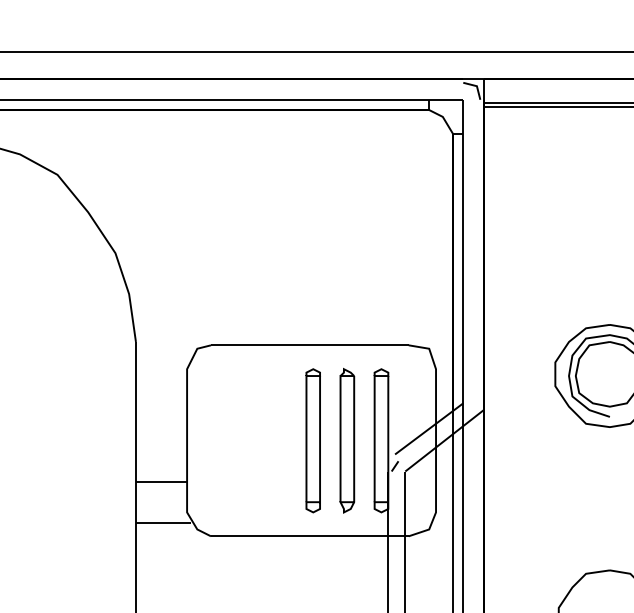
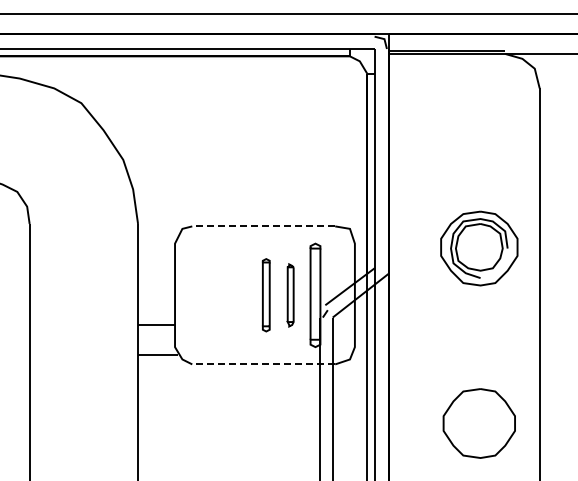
line: (309, 345) -> (263, 226), solid -> dashed
part: (313, 439) -> (266, 294), size x0.7
part: (346, 440) -> (290, 295), size x0.6
line: (309, 536) -> (263, 364), solid -> dashed

